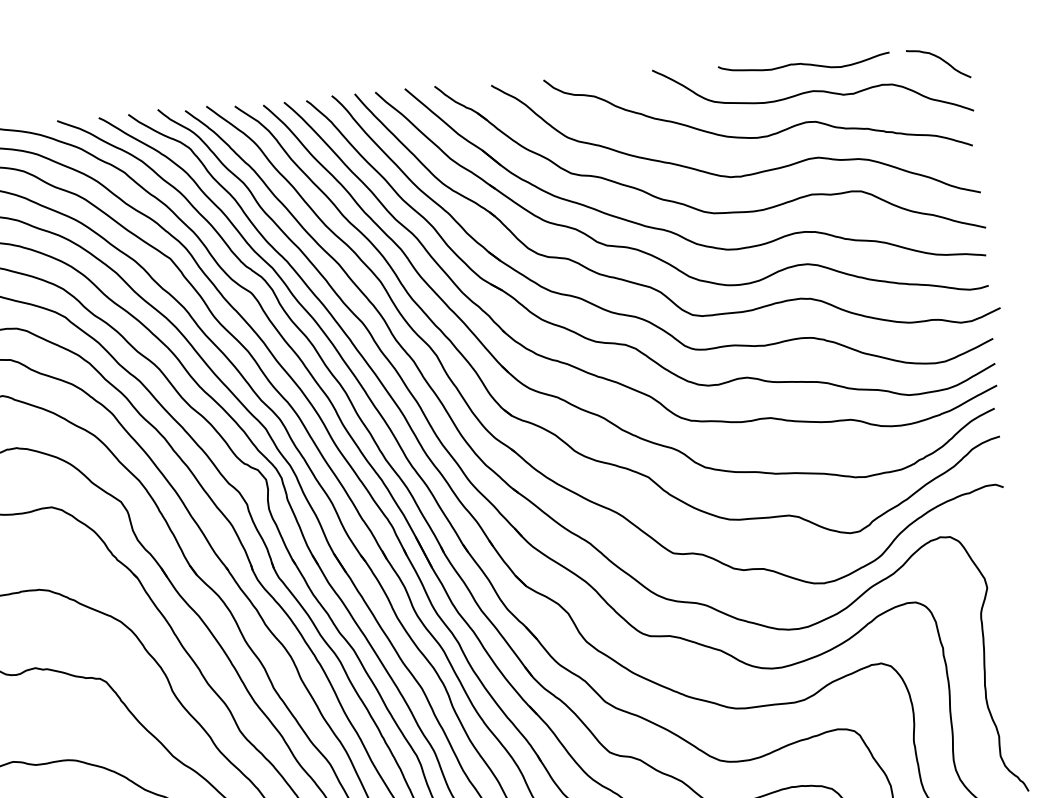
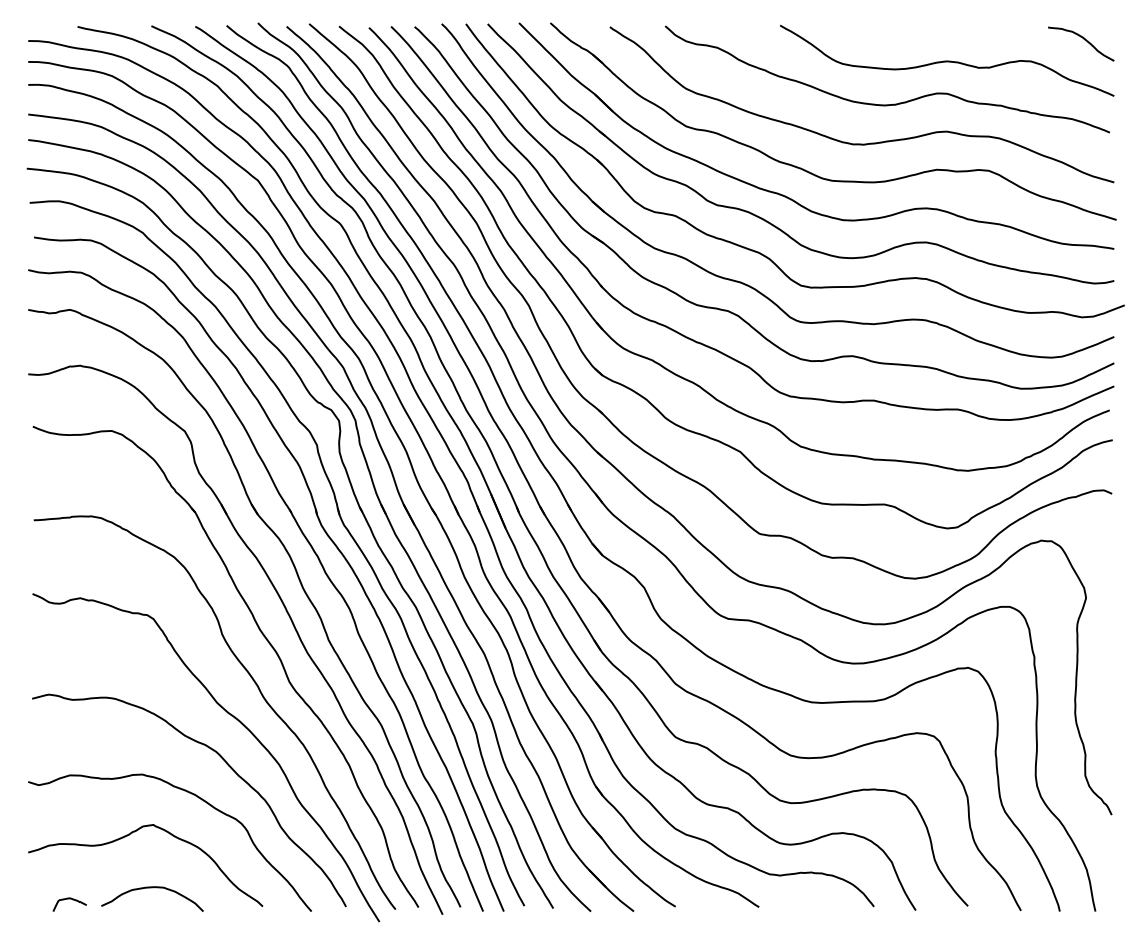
curve: (803, 64) -> (939, 32), removed

